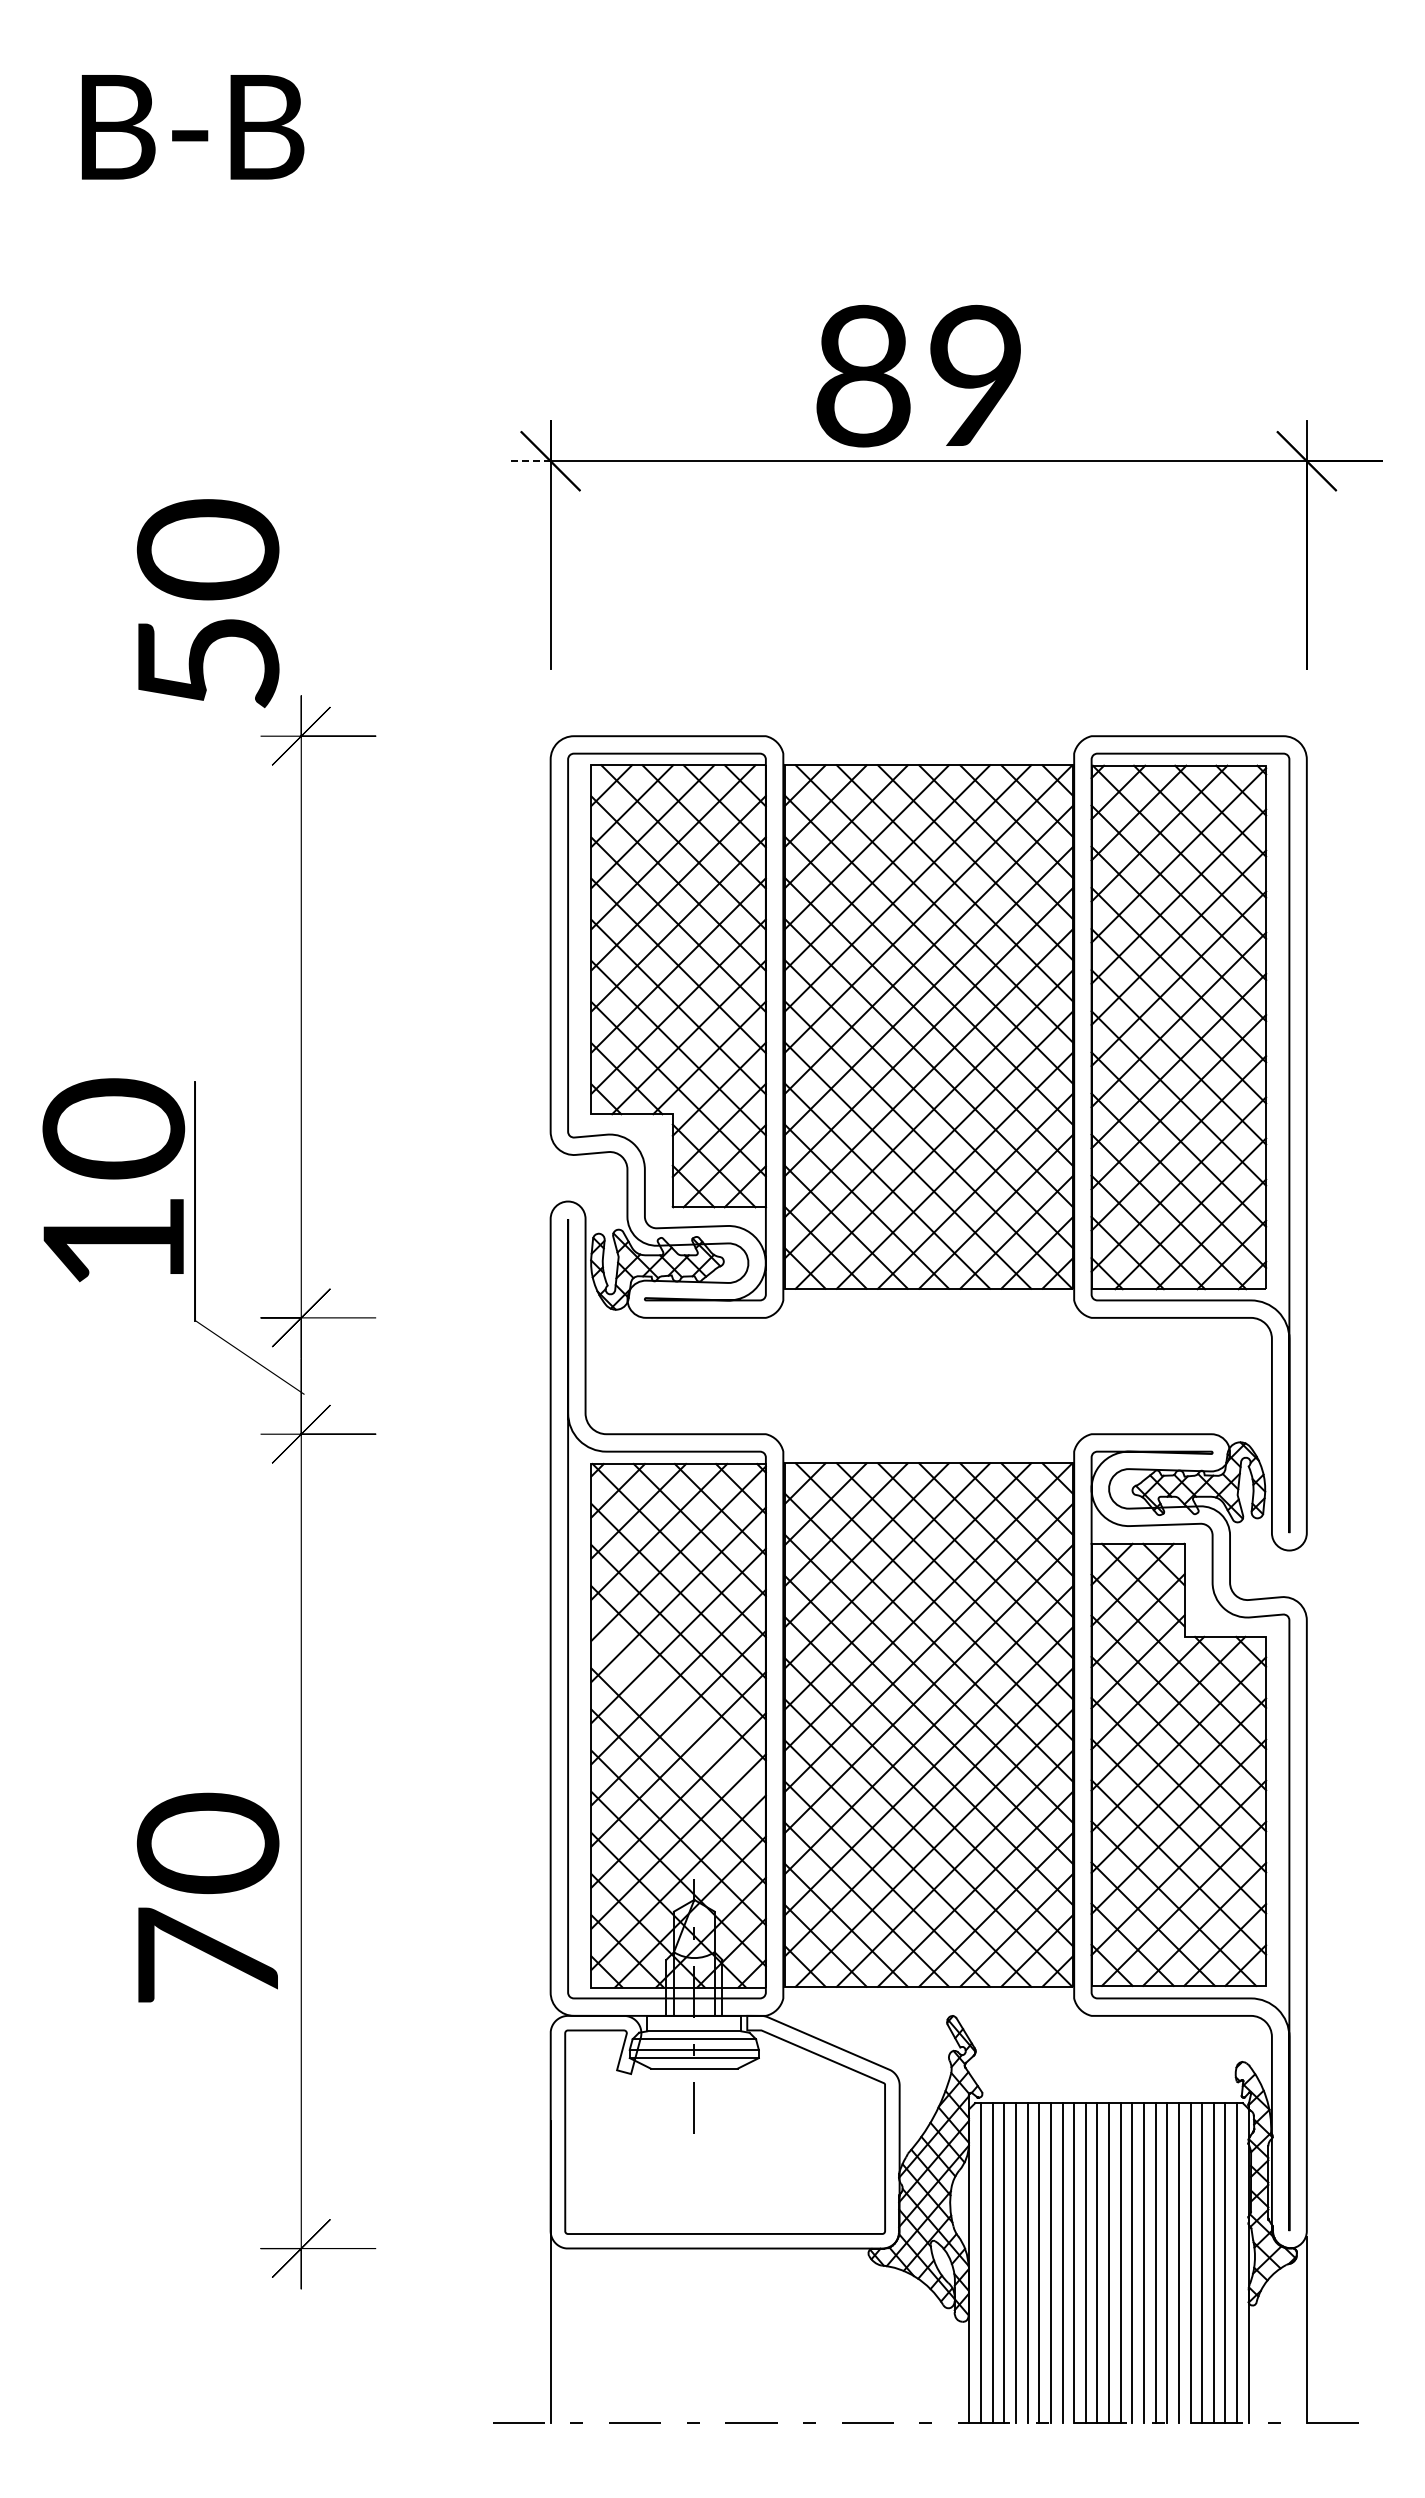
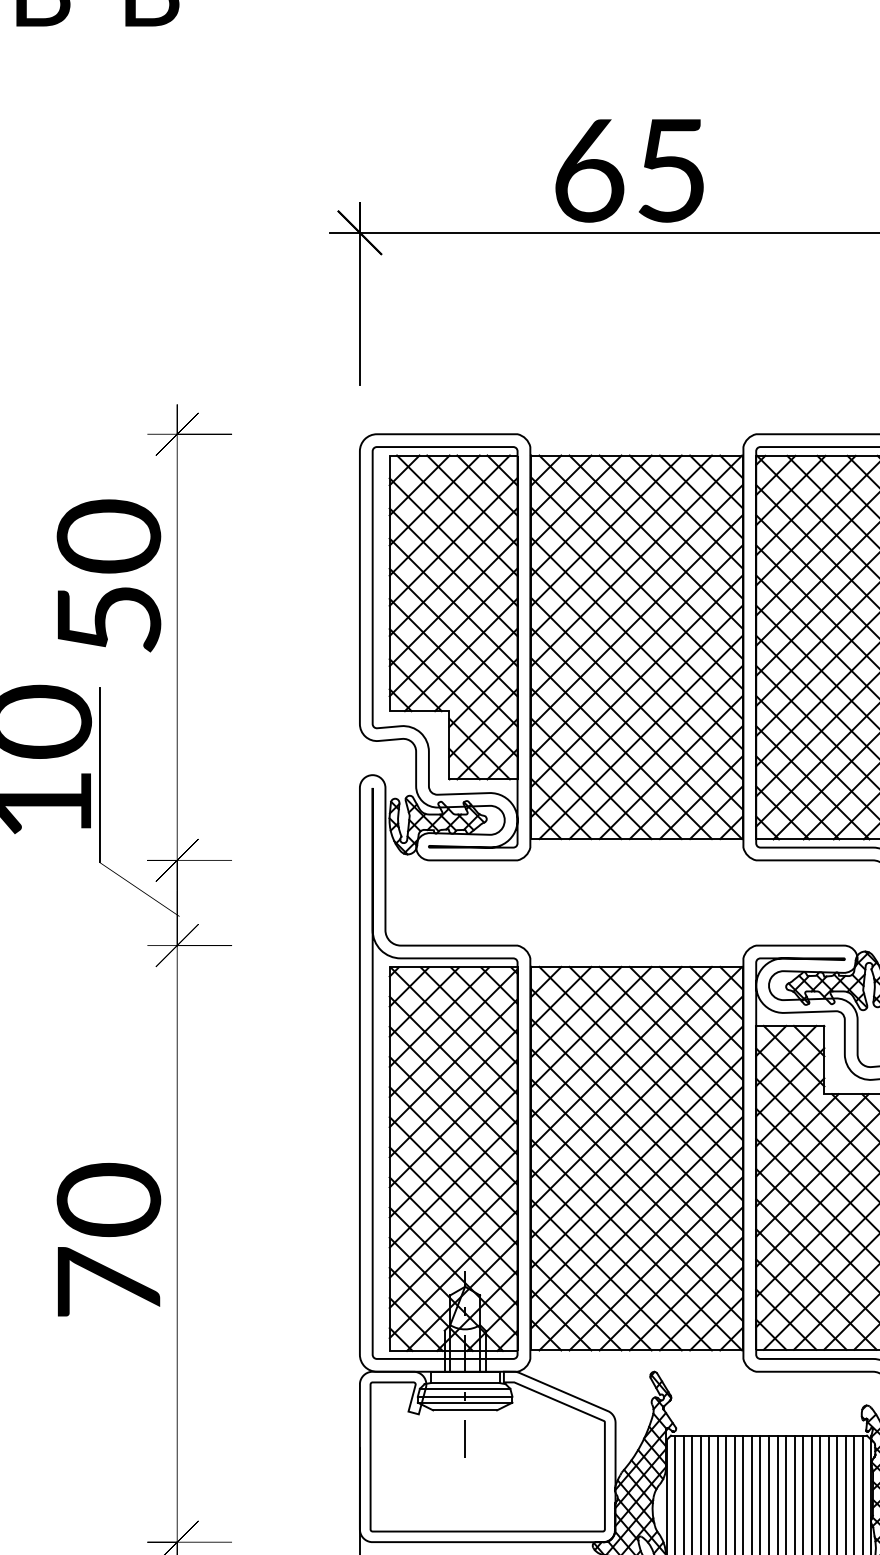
text: (918, 375) -> (629, 169), 89 -> 65
line: (529, 461) -> (344, 233), dashed -> solid
text: (208, 603) -> (109, 575), moved
line: (678, 1714) -> (453, 1150), added
text: (207, 1897) -> (108, 1239), moved

